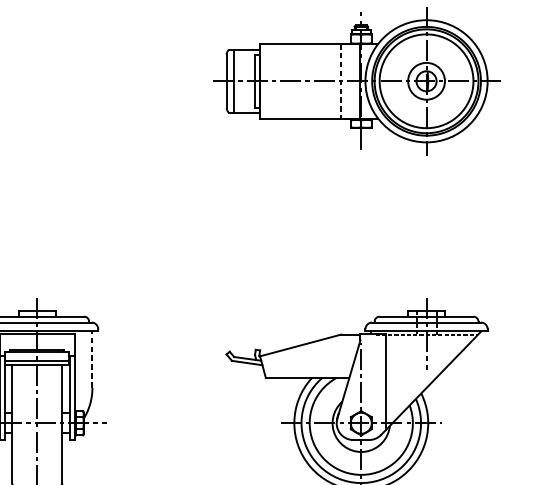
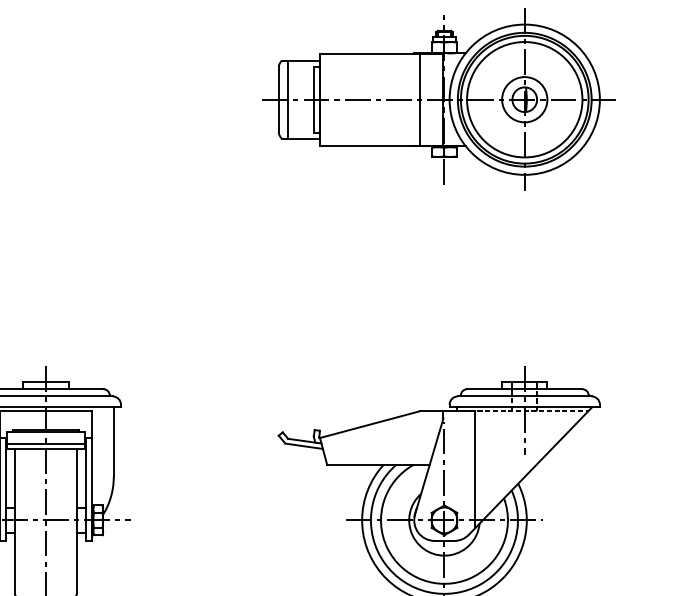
line: (340, 81) -> (419, 100), dashed -> solid
line: (92, 359) -> (113, 441), dashed -> solid

